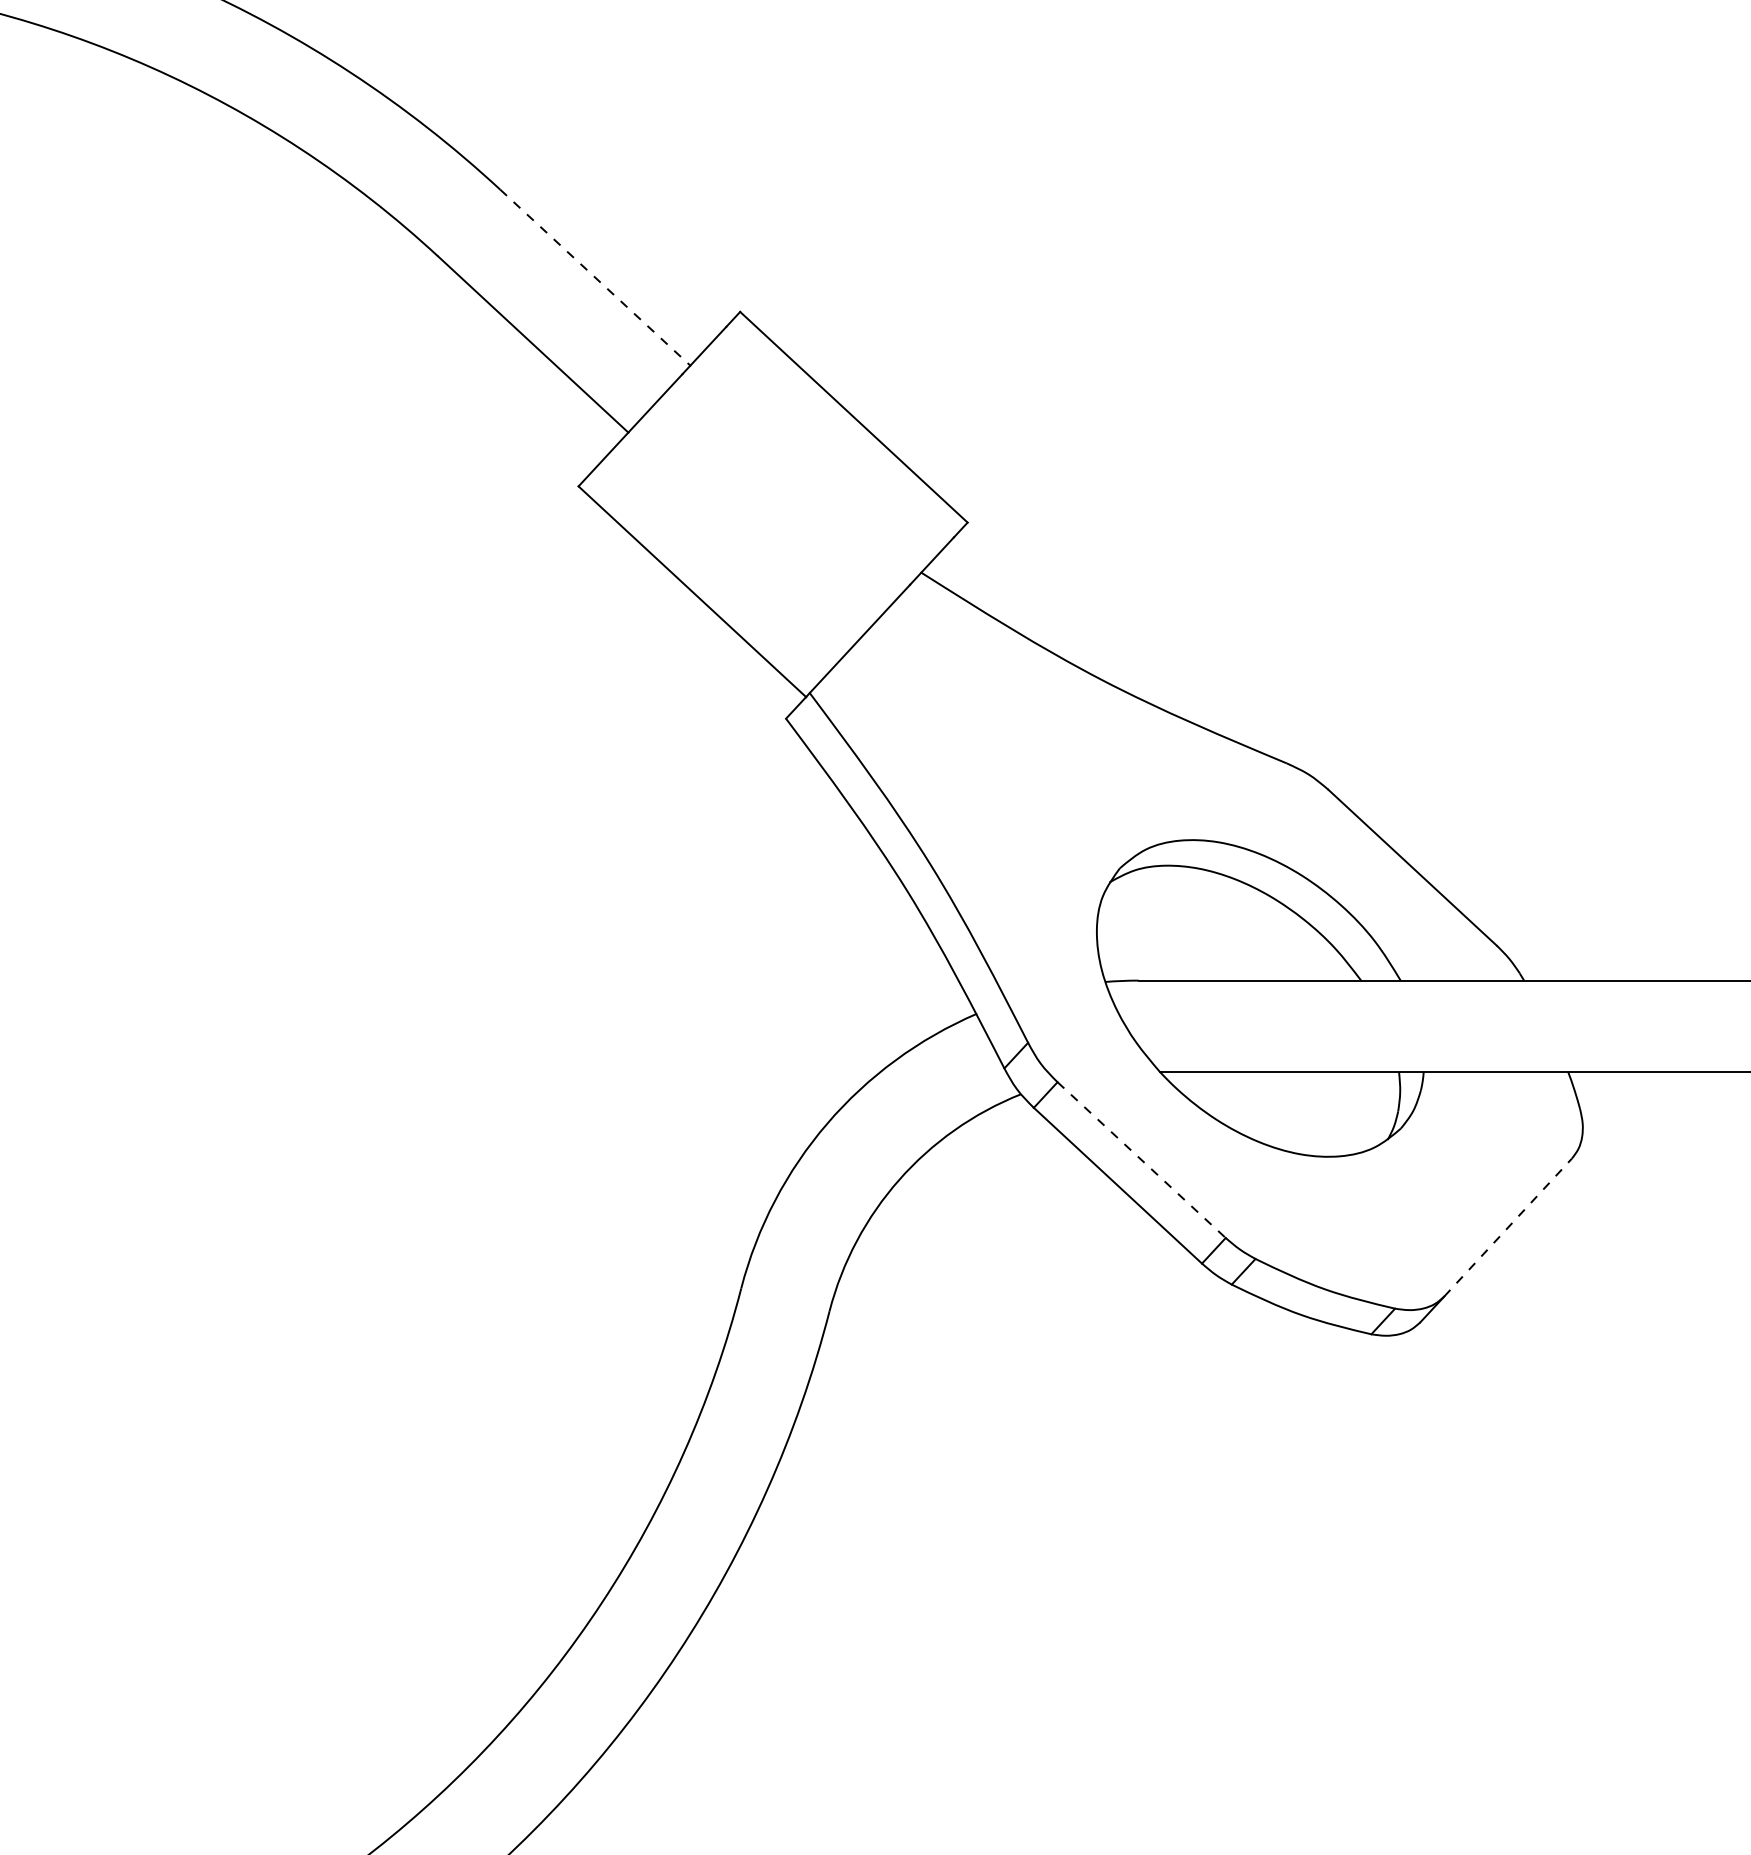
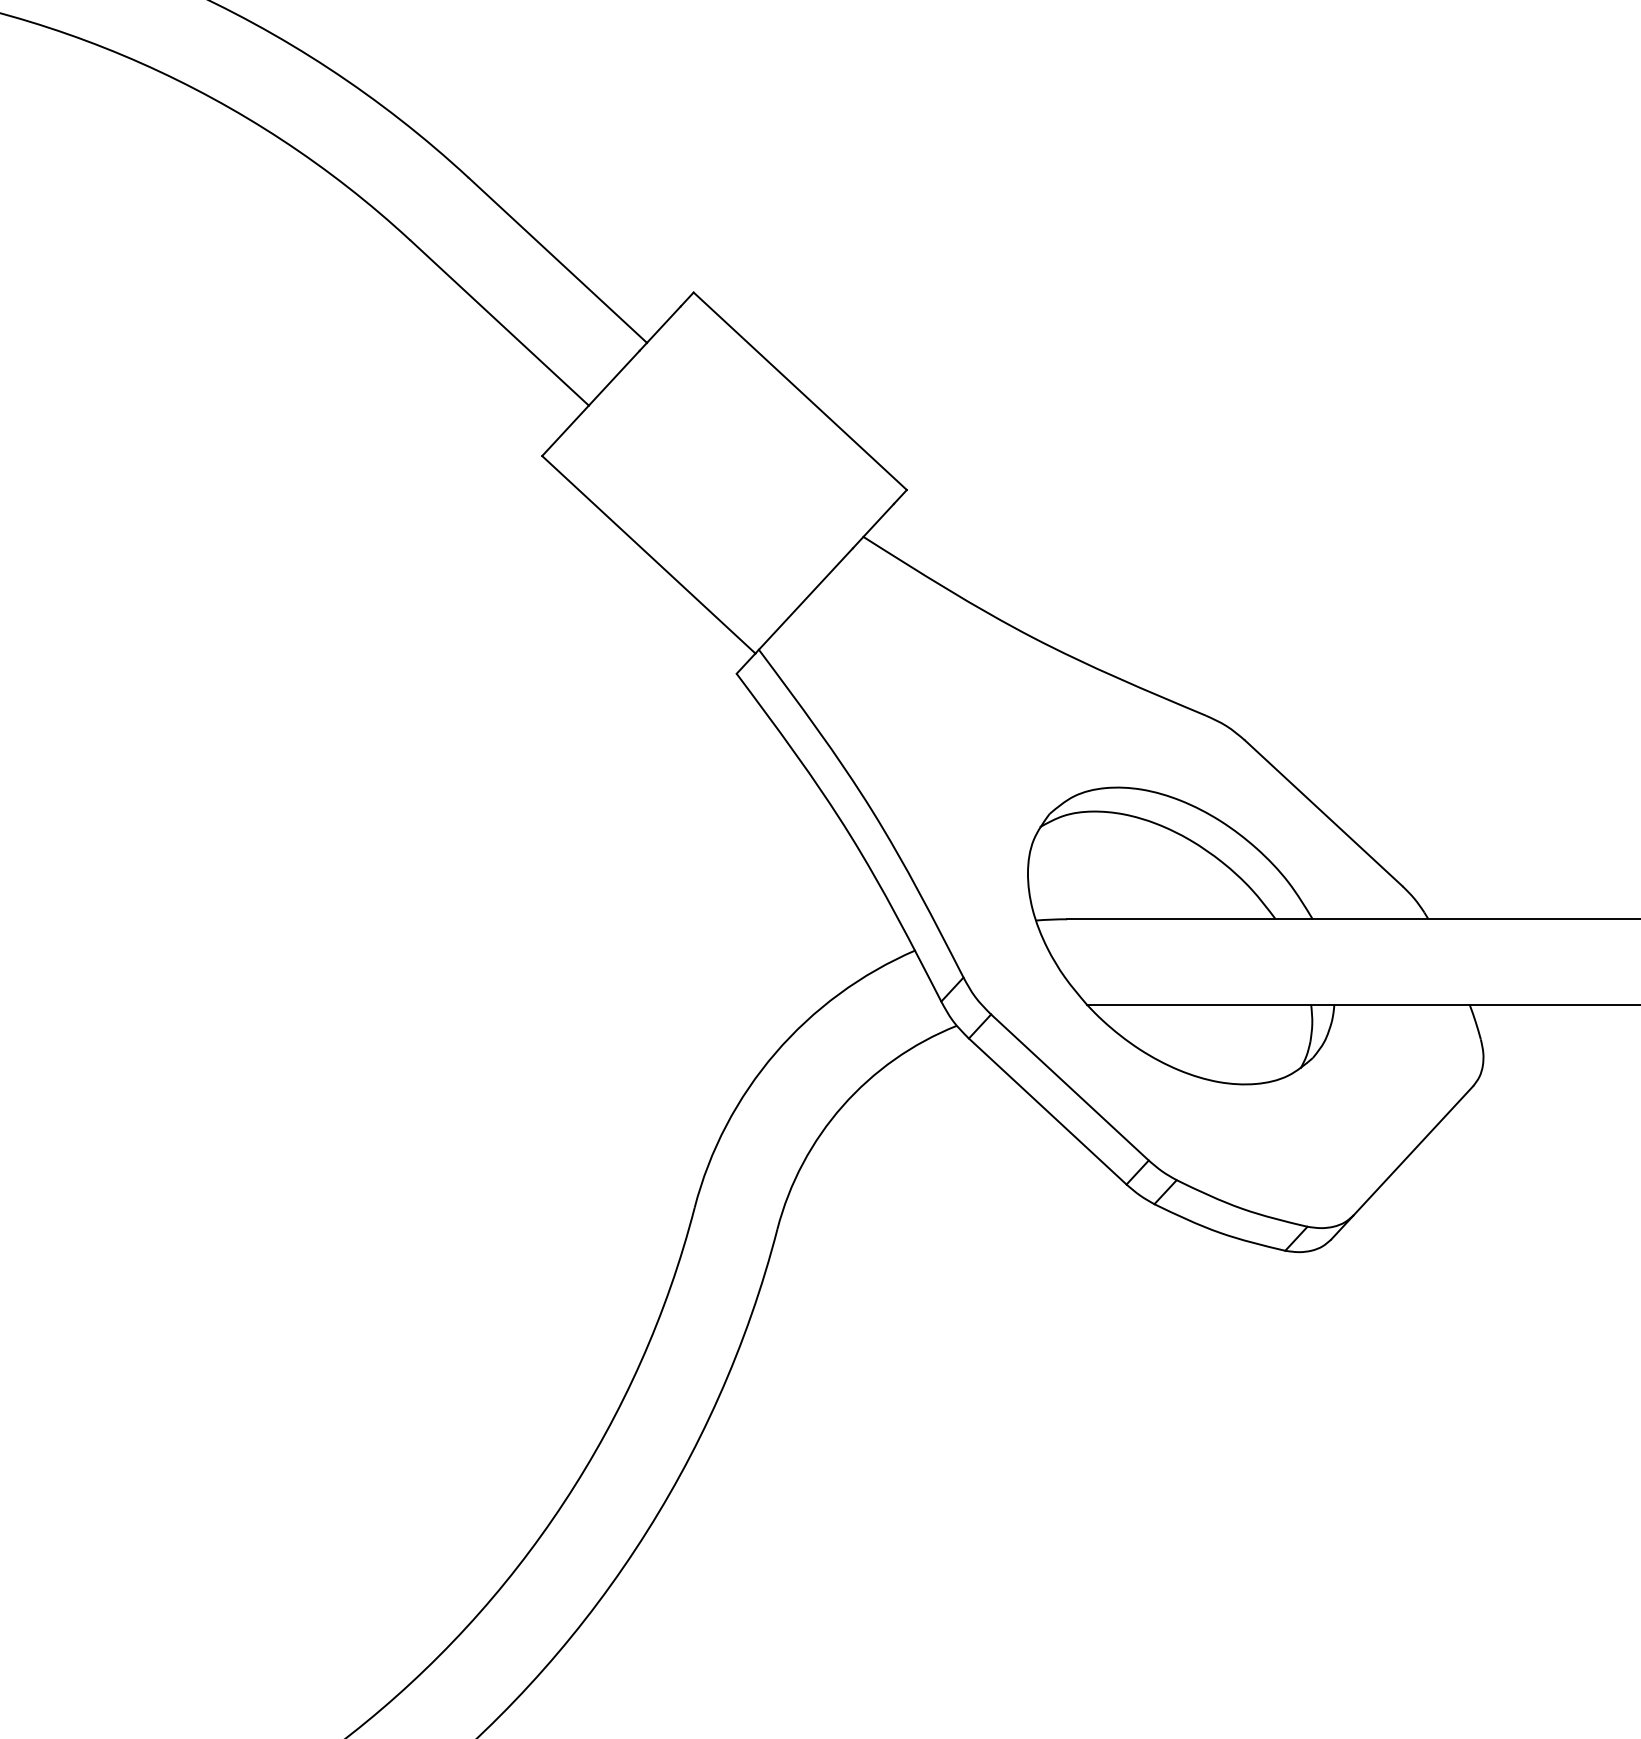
line: (595, 277) -> (558, 260), dashed -> solid
line: (1142, 1160) -> (1070, 1087), dashed -> solid
line: (1508, 1227) -> (1413, 1150), dashed -> solid

